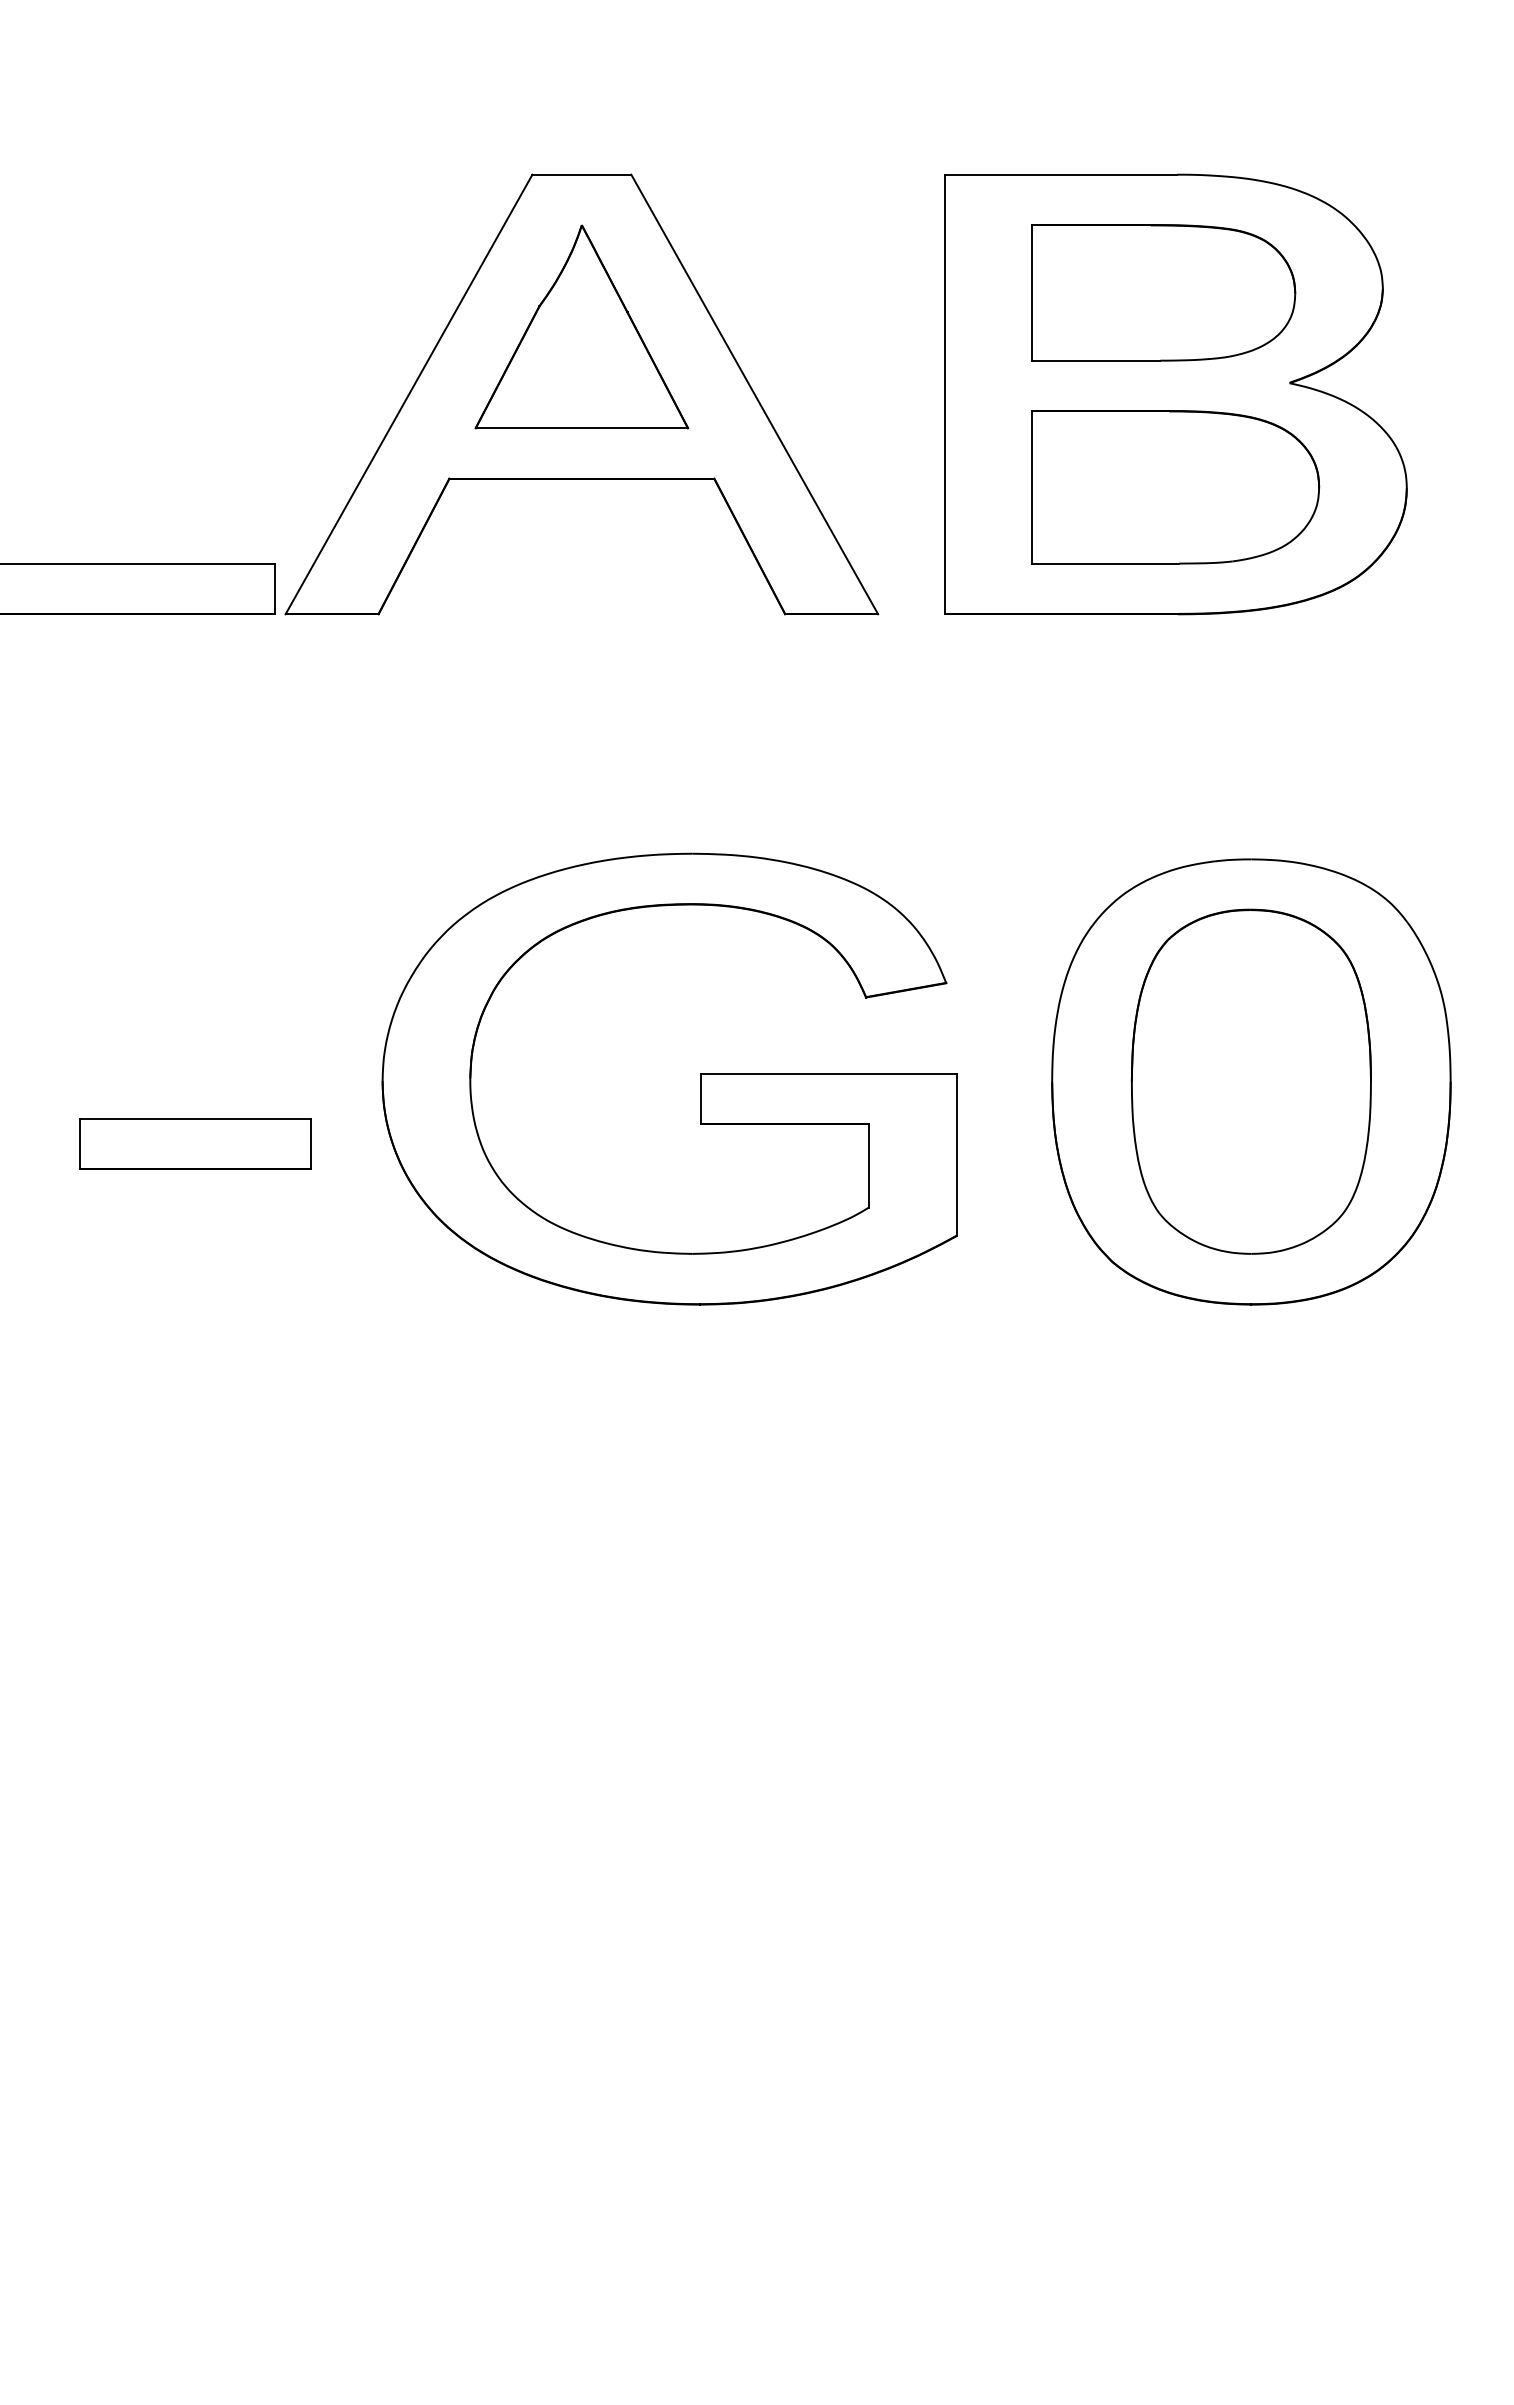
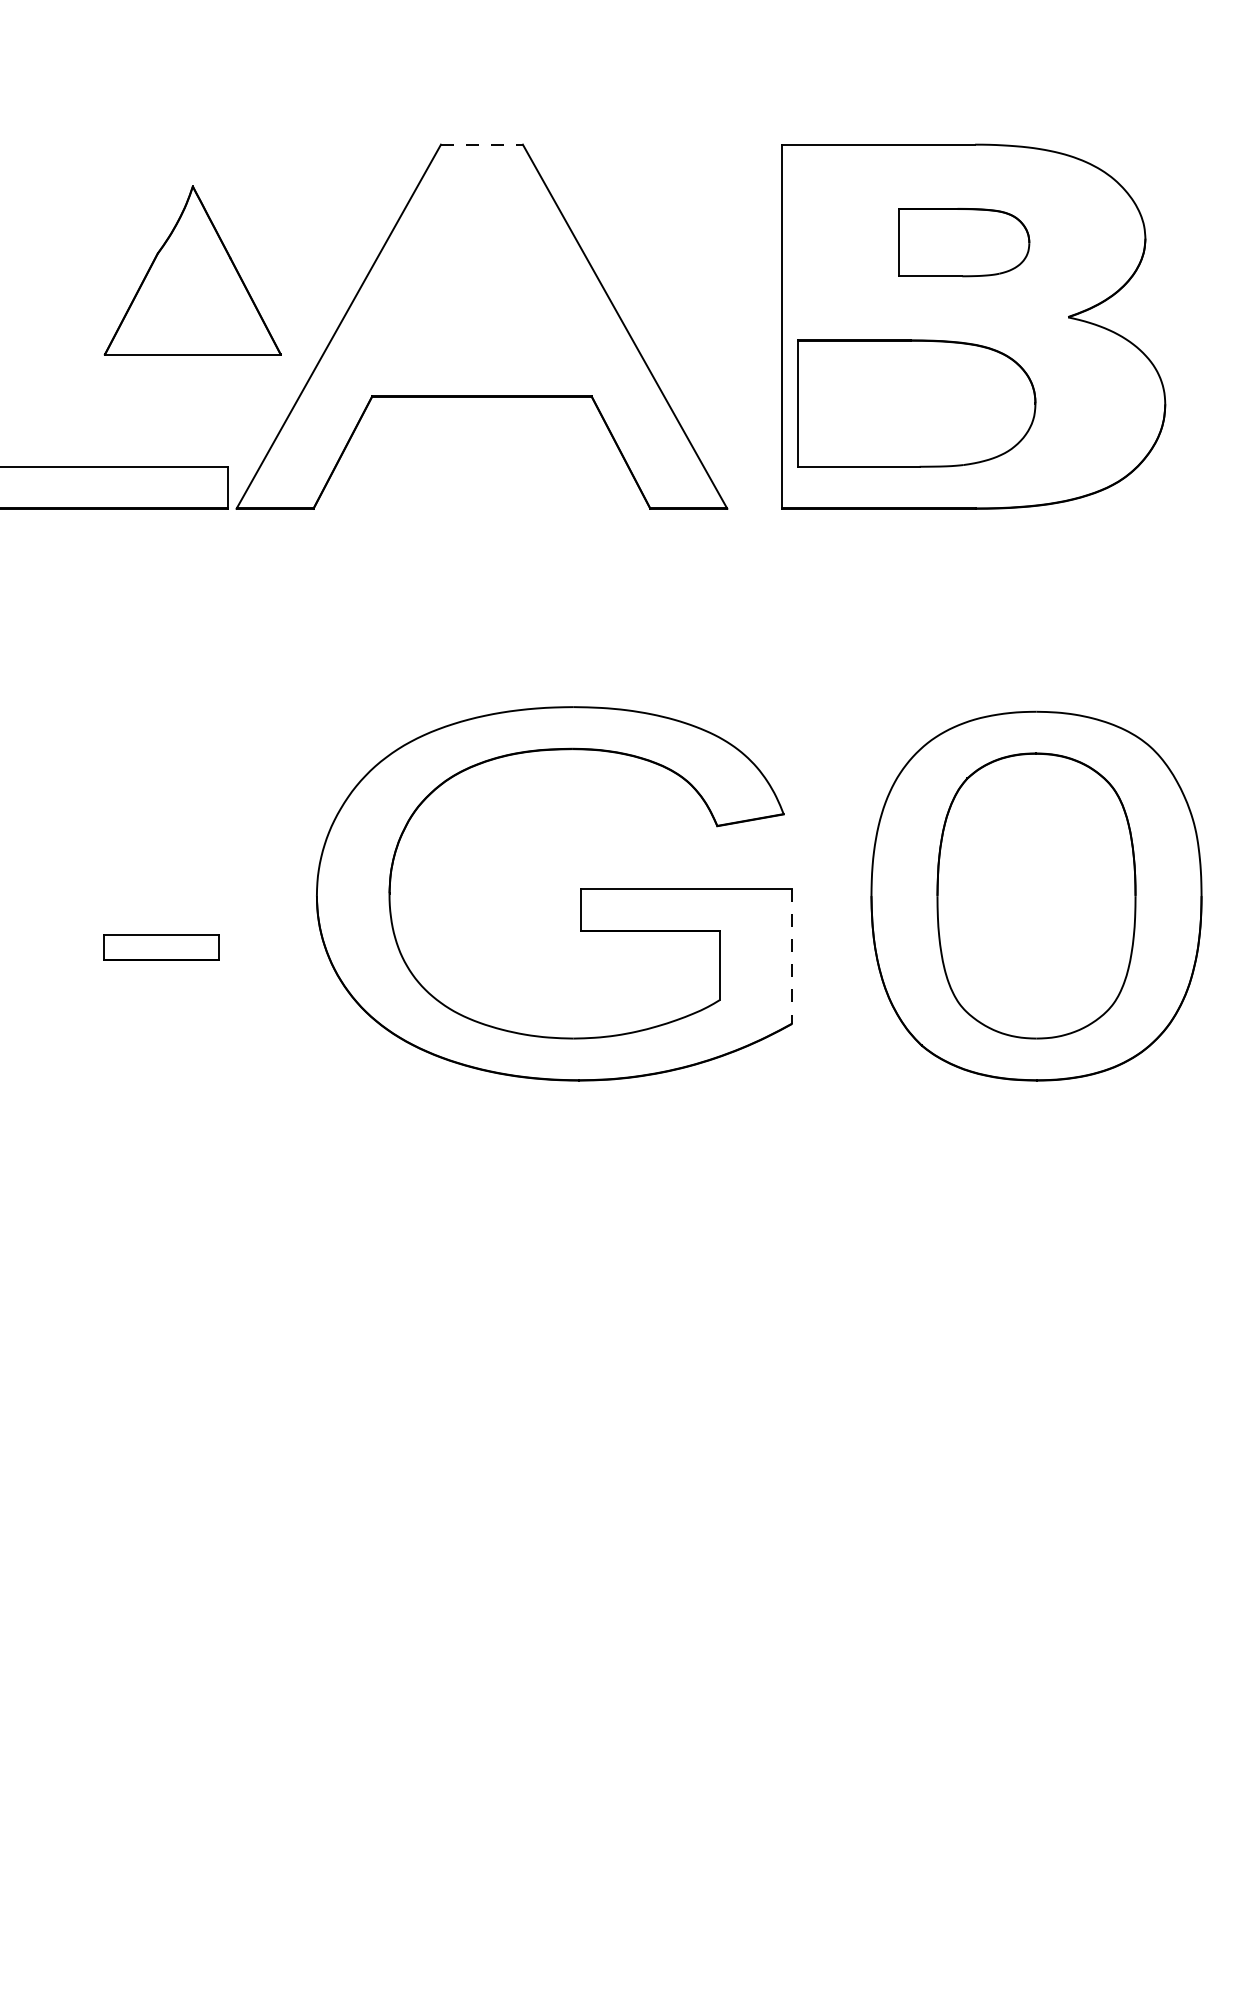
line: (582, 174) -> (482, 144), solid -> dashed
part: (1163, 292) -> (963, 242), size x0.6
part: (581, 326) -> (192, 270), moved
part: (1175, 487) -> (916, 403), moved
part: (195, 1143) -> (161, 947), size x0.6
line: (956, 1155) -> (792, 957), solid -> dashed

